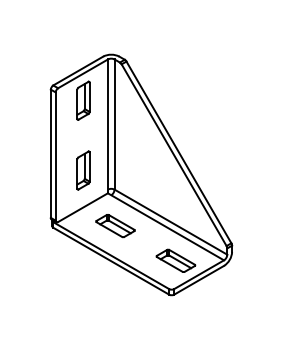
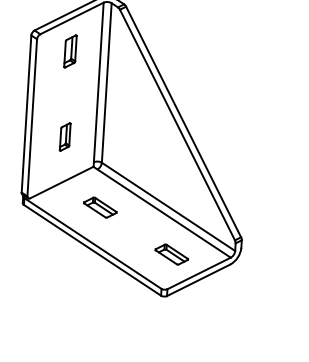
part: (83, 100) -> (70, 51), size x0.7
part: (83, 170) -> (65, 137), size x0.6
part: (115, 226) -> (100, 208), size x0.7
part: (175, 260) -> (171, 254), size x0.7

